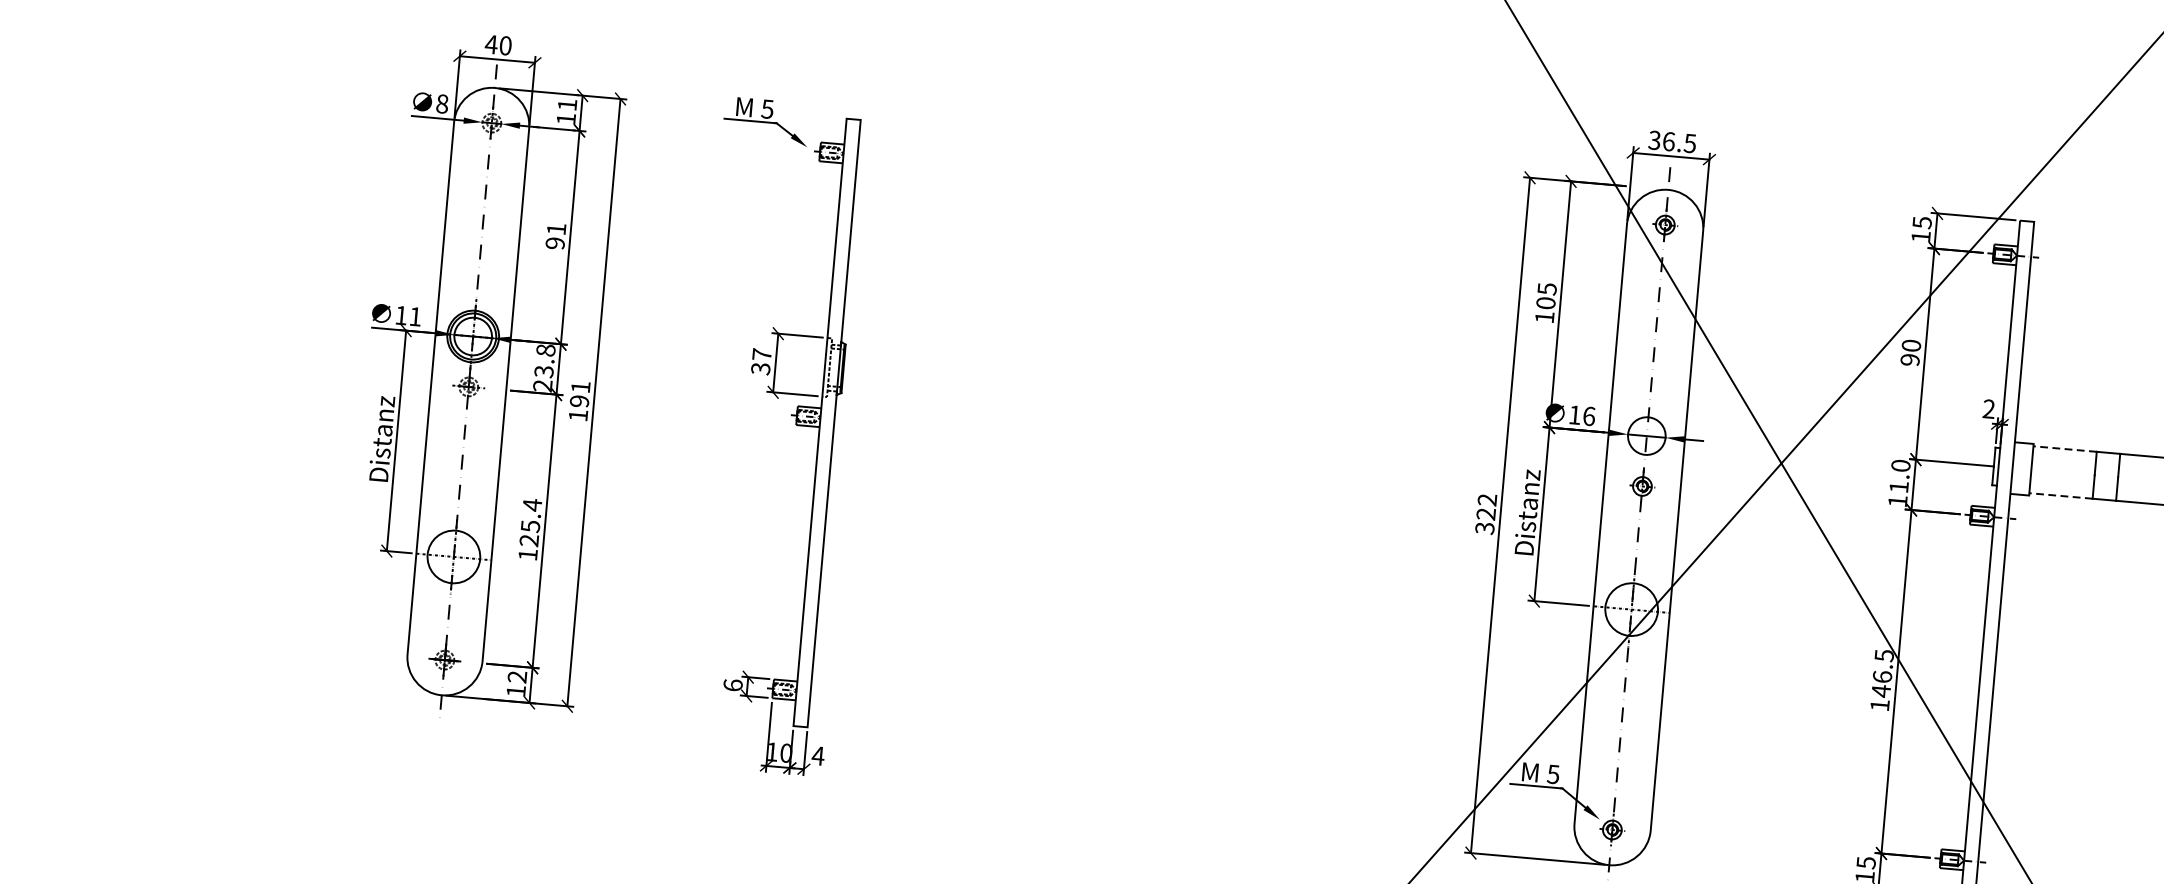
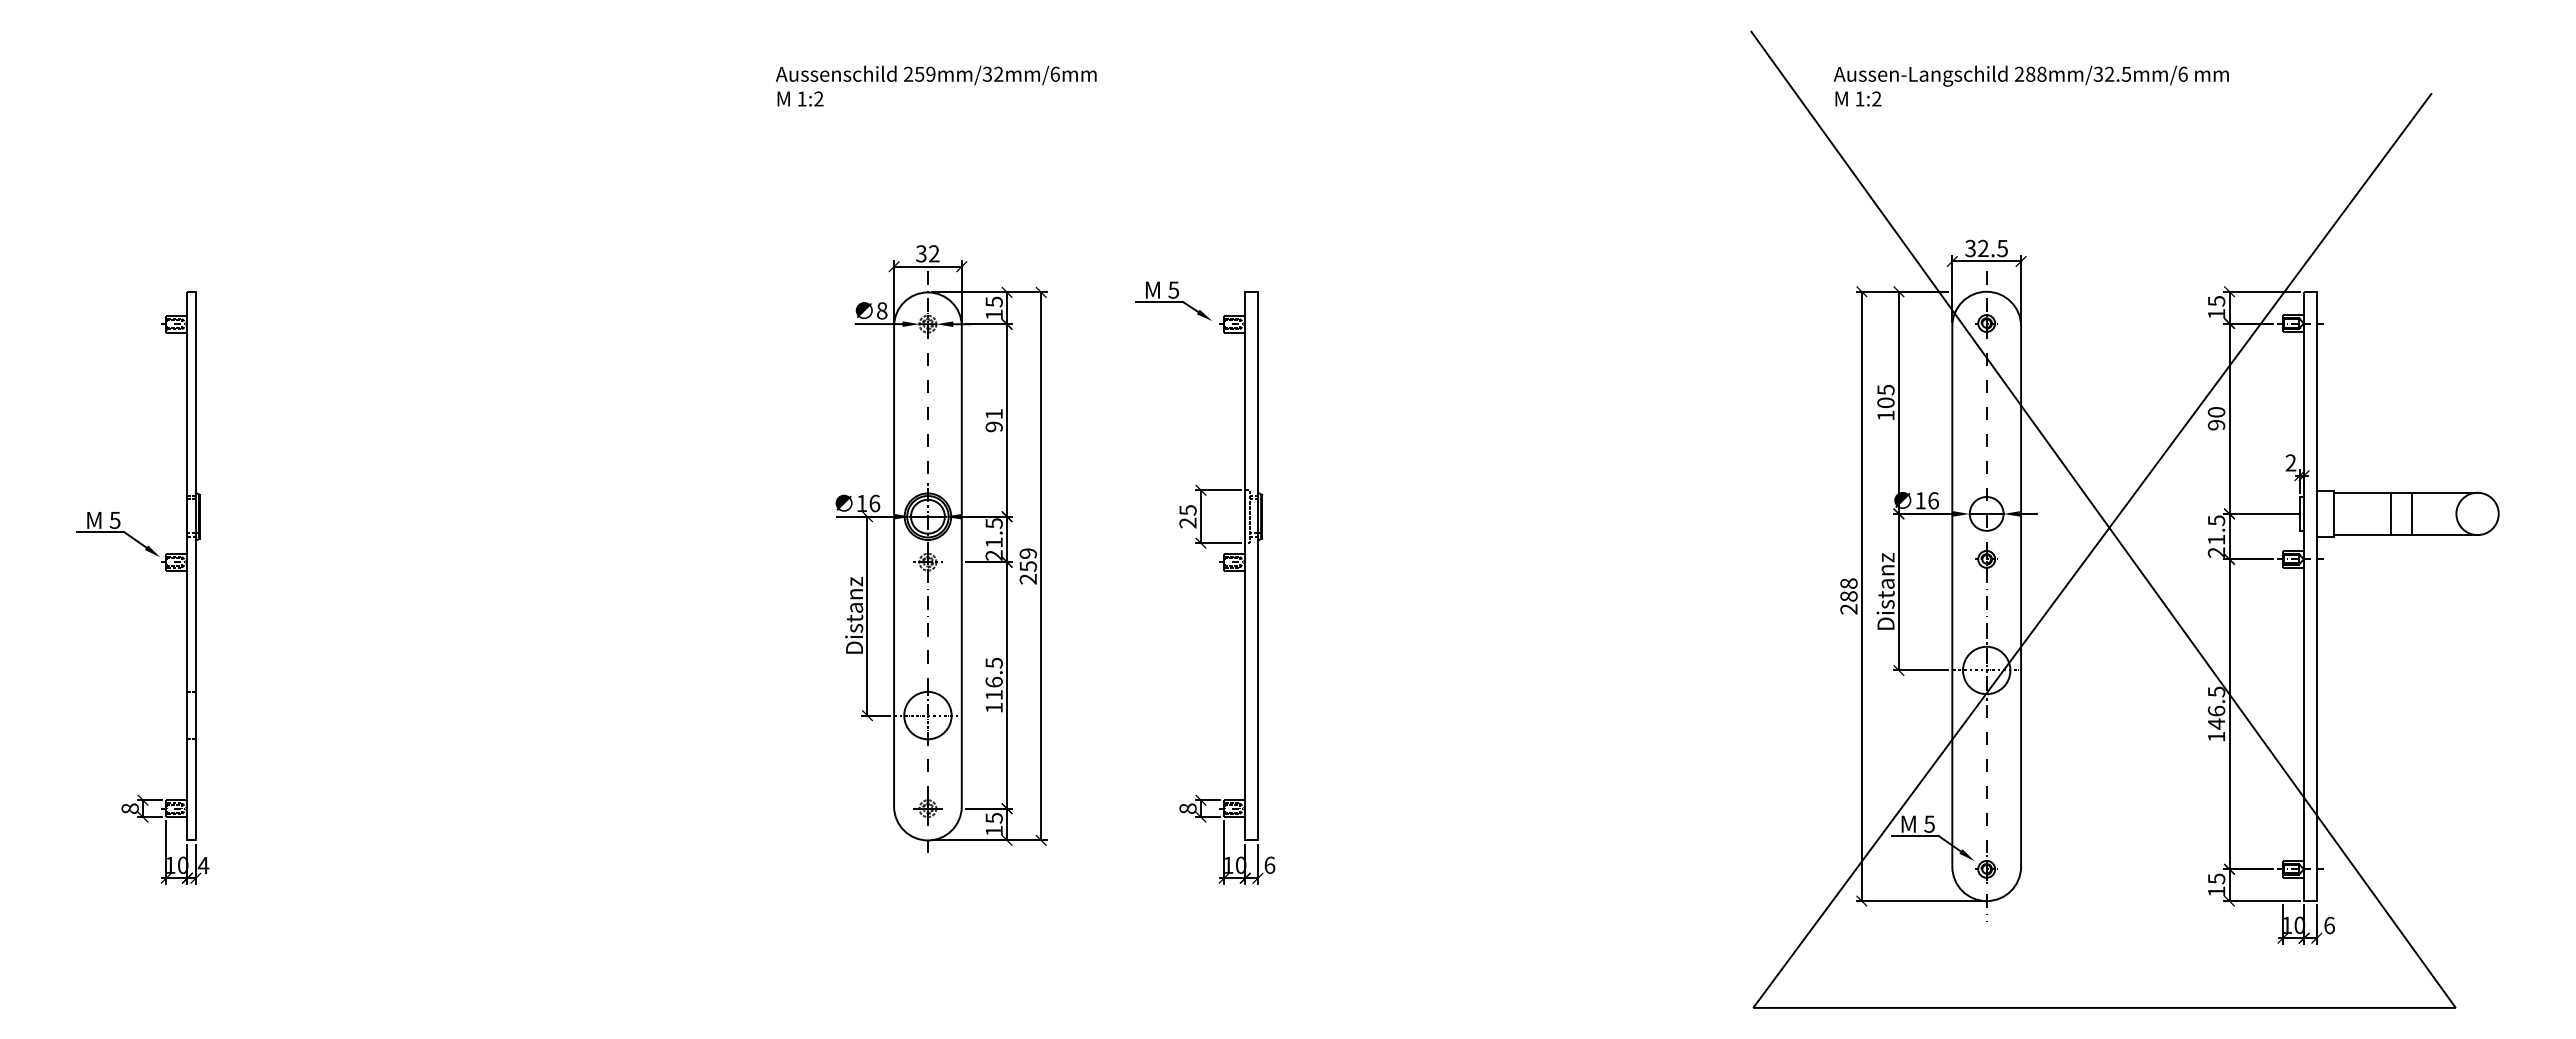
text: (498, 44) -> (927, 253), 40 -> 32
text: (566, 104) -> (993, 301), 11 -> 15
text: (1669, 141) -> (1983, 248), 36.5 -> 32.5
text: (415, 316) -> (874, 503), 11 -> 16
text: (544, 361) -> (993, 533), 23.8 -> 21.5
text: (760, 361) -> (1187, 516), 37 -> 25
text: (578, 401) -> (1027, 566), 191 -> 259
line: (2065, 448) -> (2362, 492), dashed -> solid
text: (1899, 483) -> (2216, 536), 11.0 -> 21.5
line: (2061, 496) -> (2362, 535), dashed -> solid
text: (1485, 514) -> (1848, 596), 322 -> 288
text: (530, 522) -> (993, 678), 125.4 -> 116.5
text: (516, 677) -> (993, 818), 12 -> 15
text: (732, 685) -> (1187, 808), 6 -> 8
text: (818, 755) -> (1269, 864), 4 -> 6

